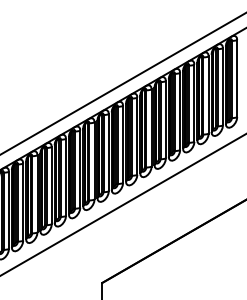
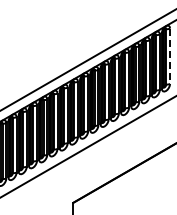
line: (237, 78) -> (170, 56), solid -> dashed

